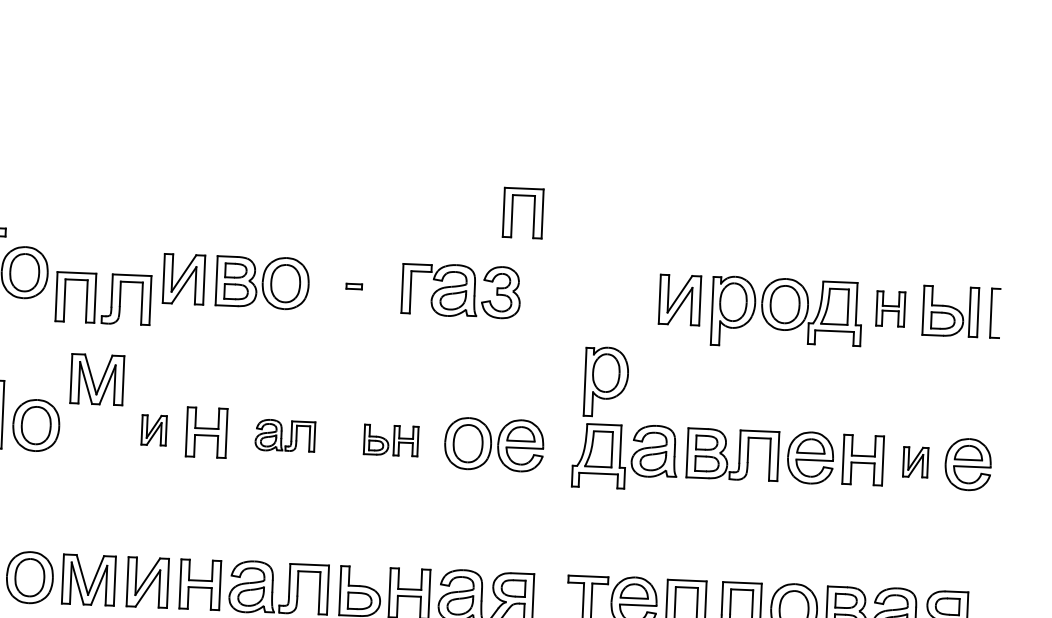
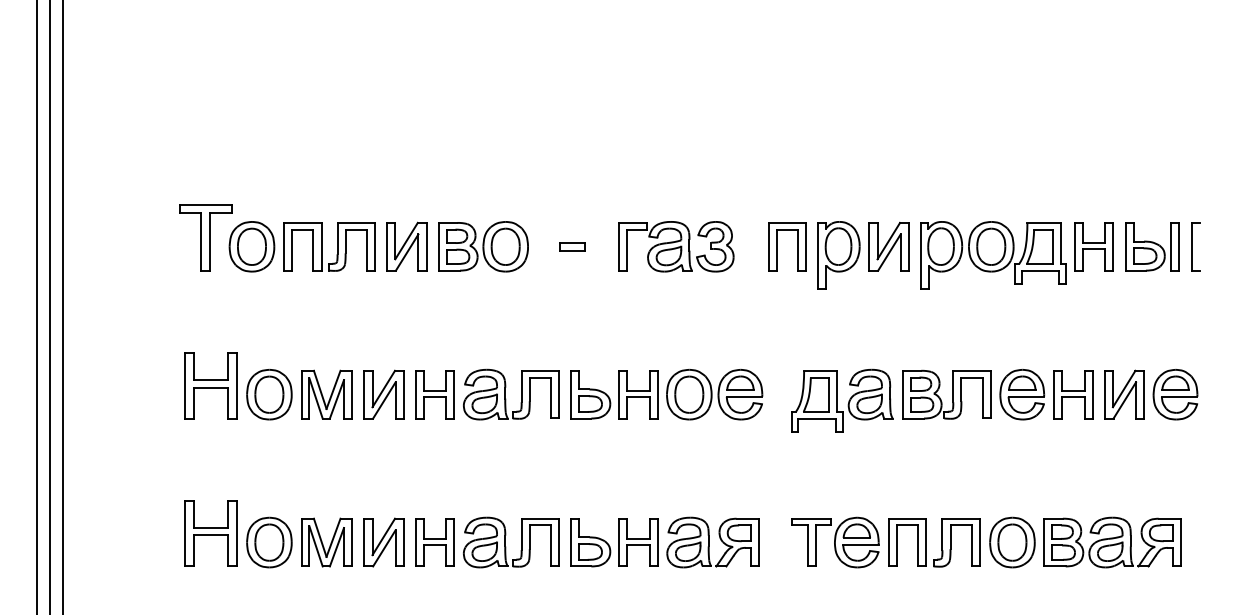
part: (513, 212) -> (777, 246), moved
part: (354, 286) -> (572, 246), size x1.67
part: (96, 298) -> (322, 246), moved
part: (890, 308) -> (1093, 246), size x1.43
part: (97, 379) -> (326, 394), moved
part: (605, 382) -> (838, 255), moved
part: (153, 430) -> (383, 394), size x1.67
part: (285, 435) -> (511, 394), size x1.67
part: (391, 440) -> (614, 394), size x1.67
part: (915, 462) -> (1124, 394), size x1.67

